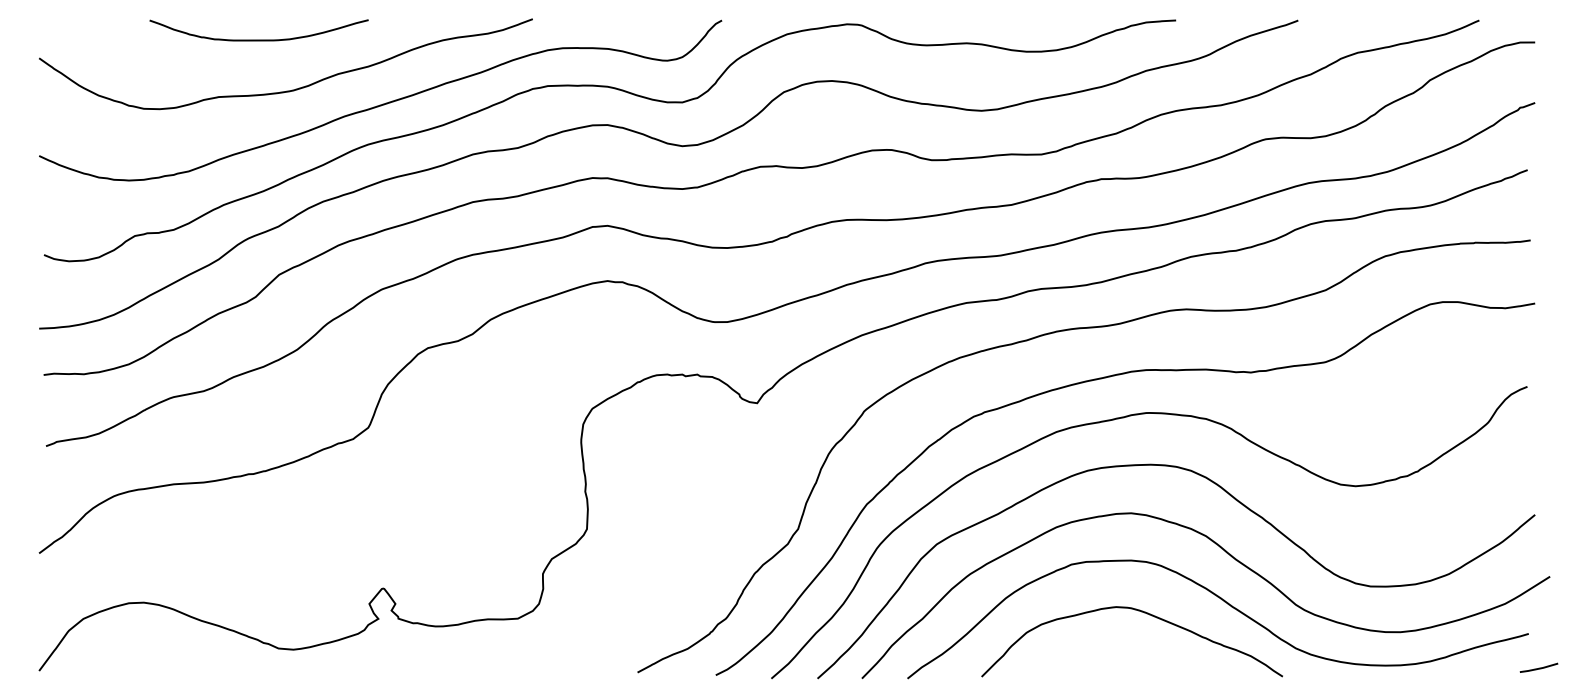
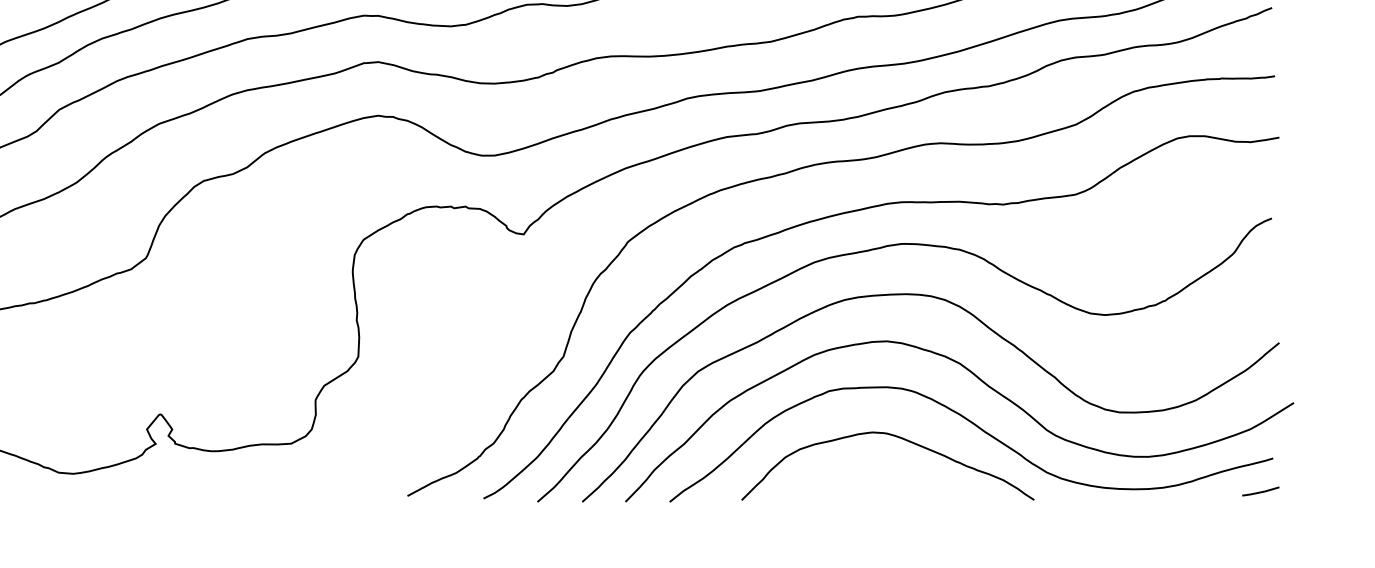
line: (1538, 667) -> (1260, 491), moved

